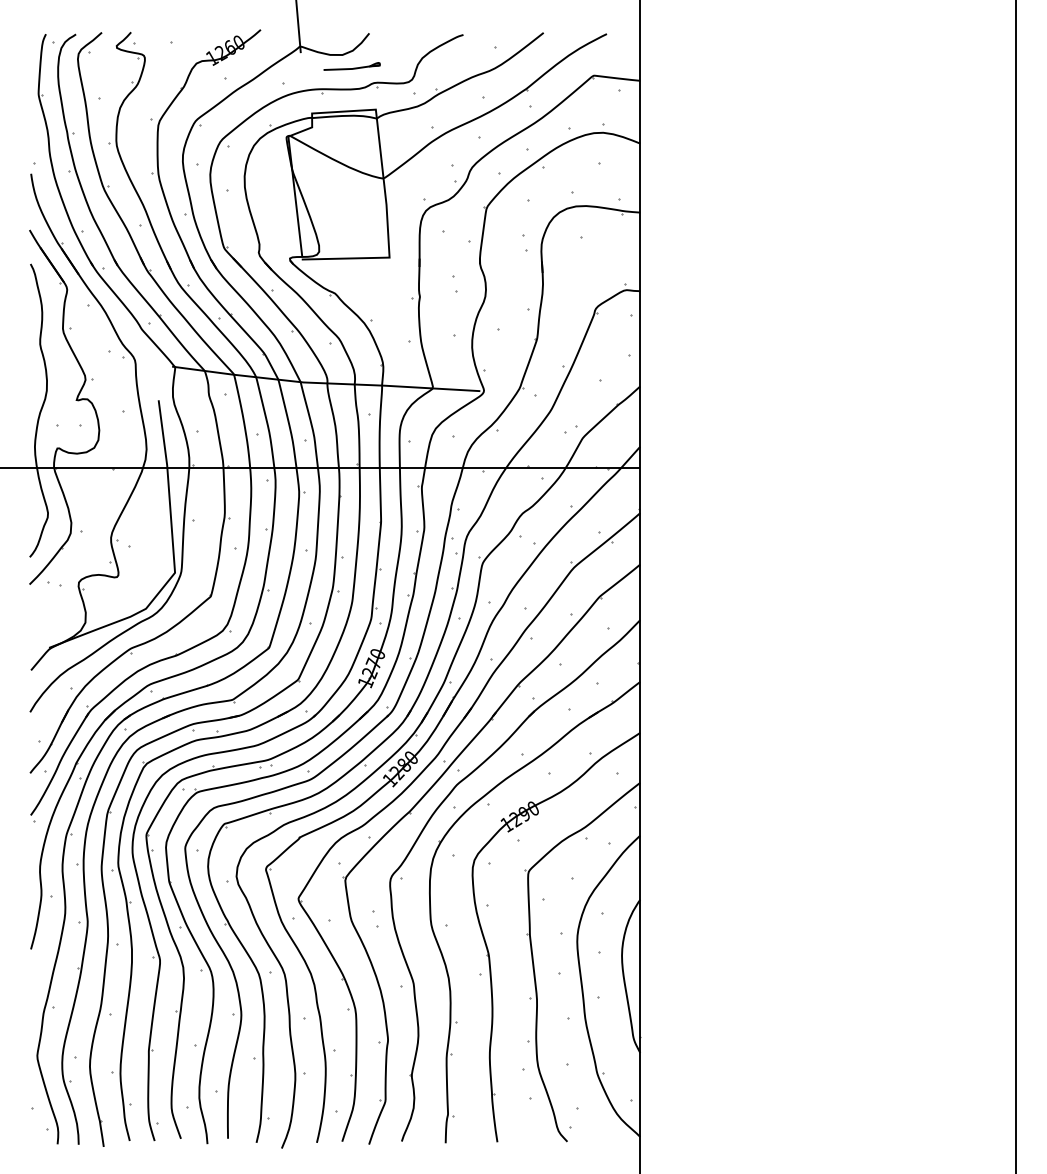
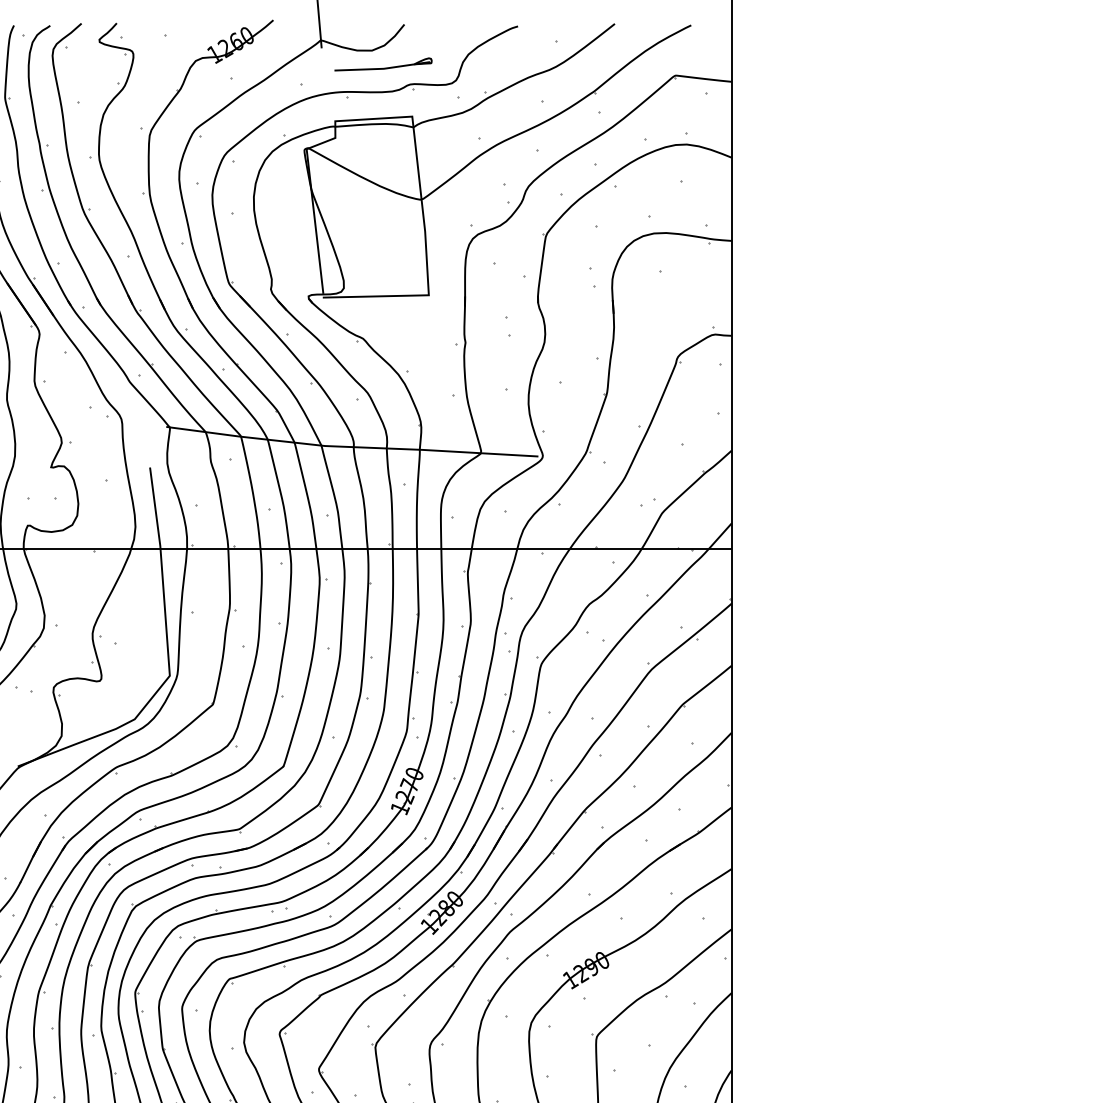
part: (351, 66) -> (382, 64), size x1.43

